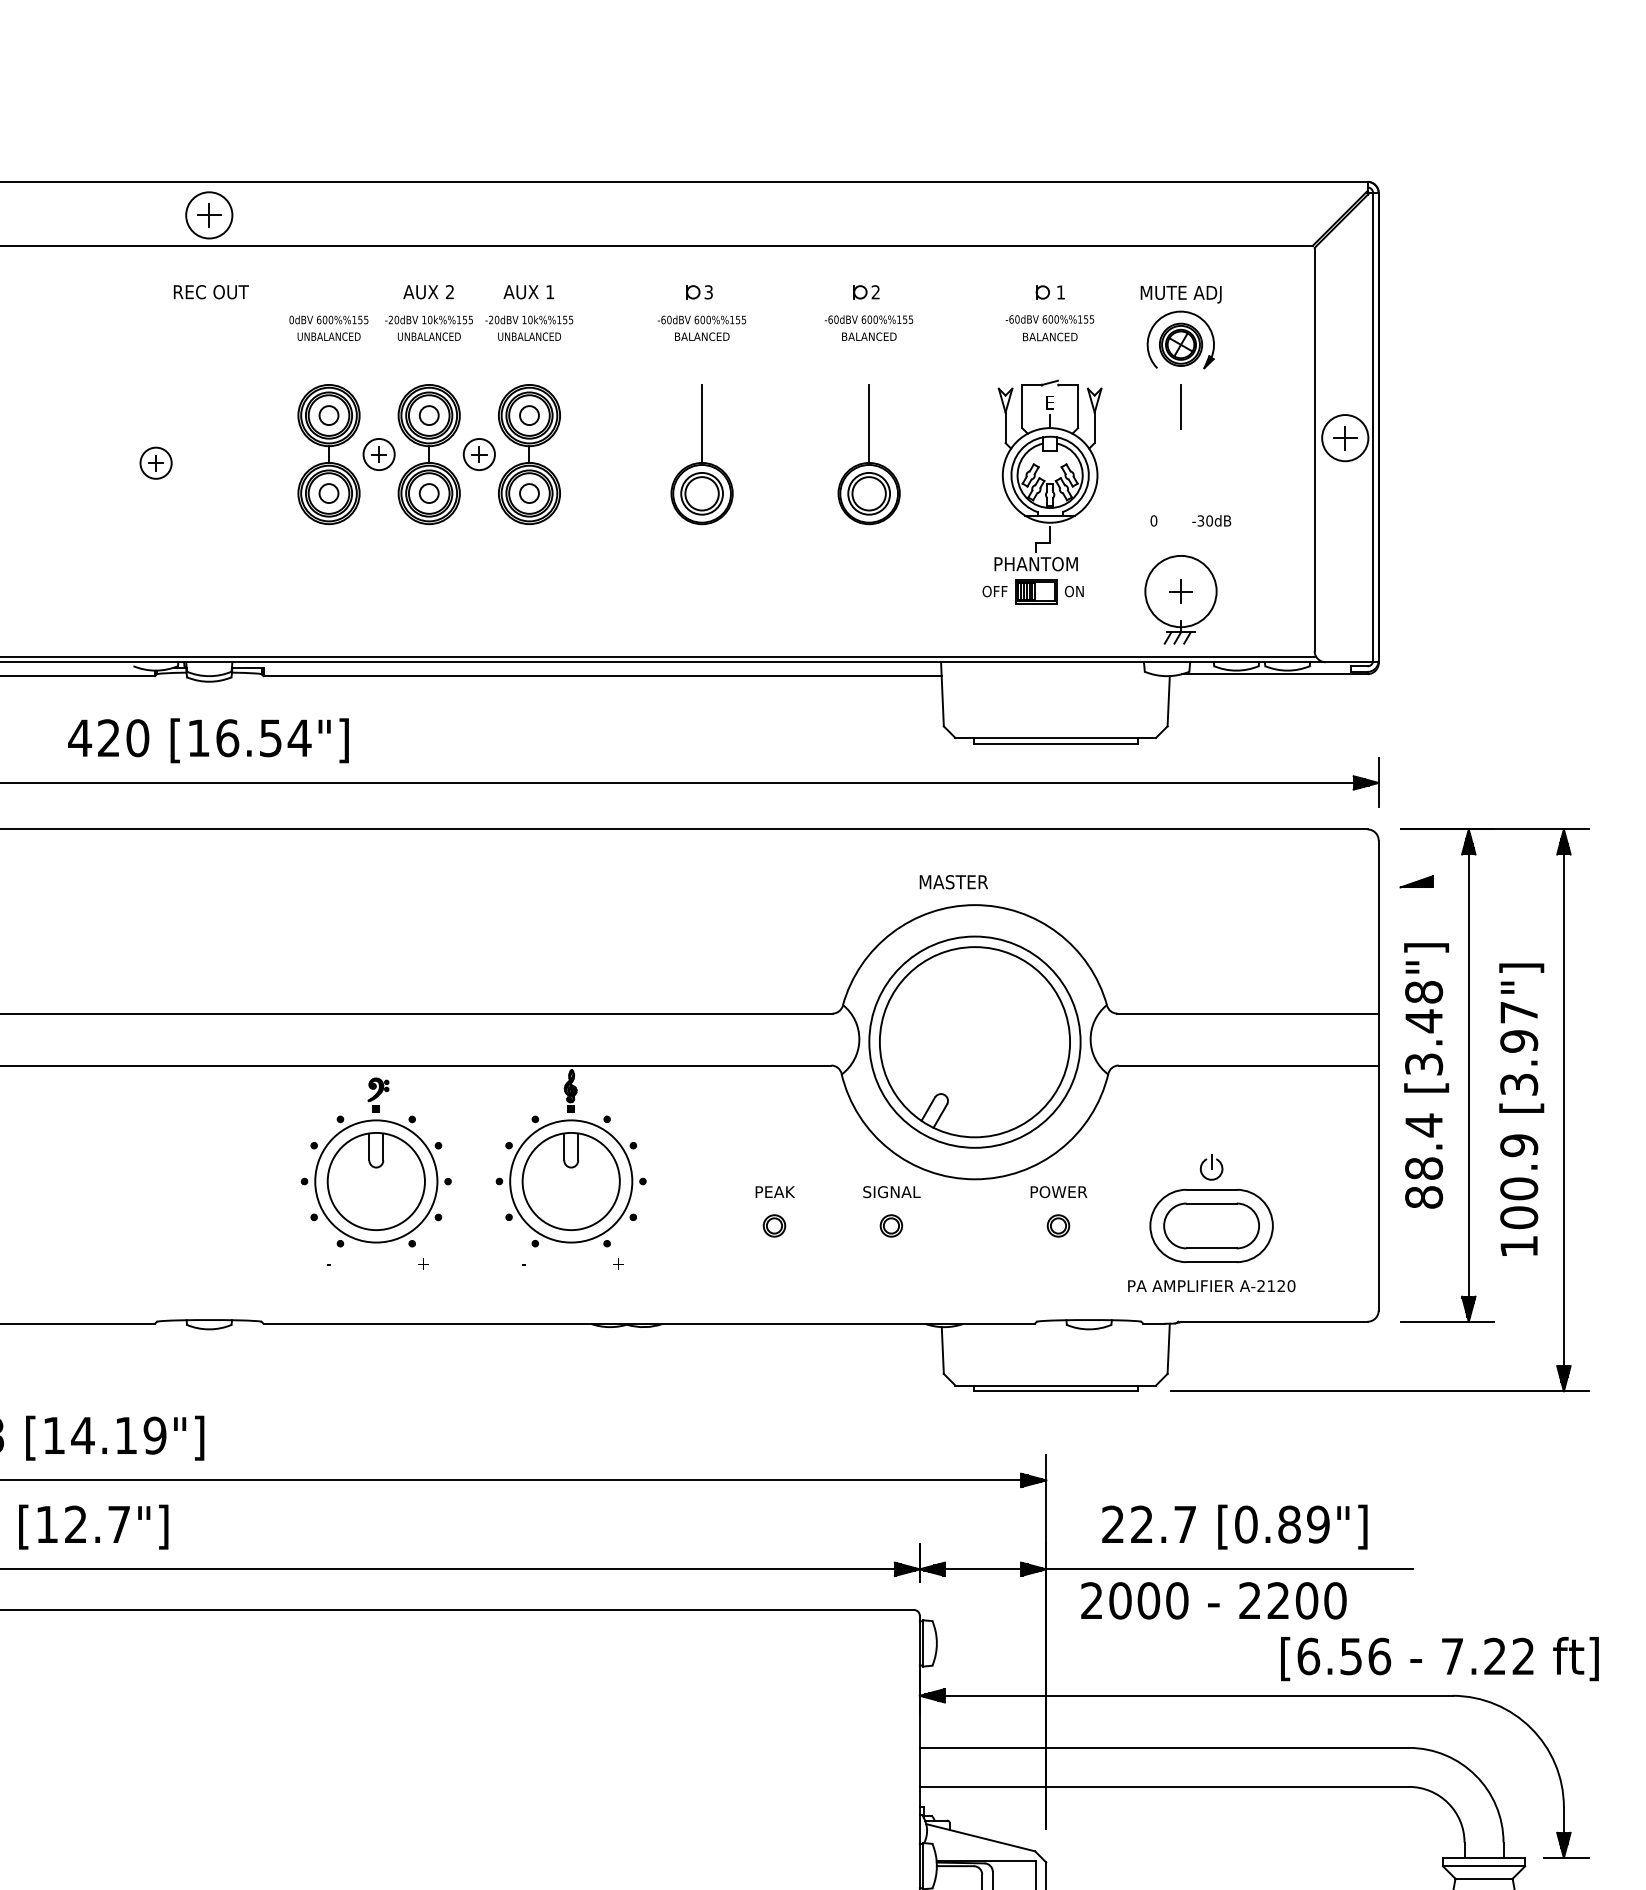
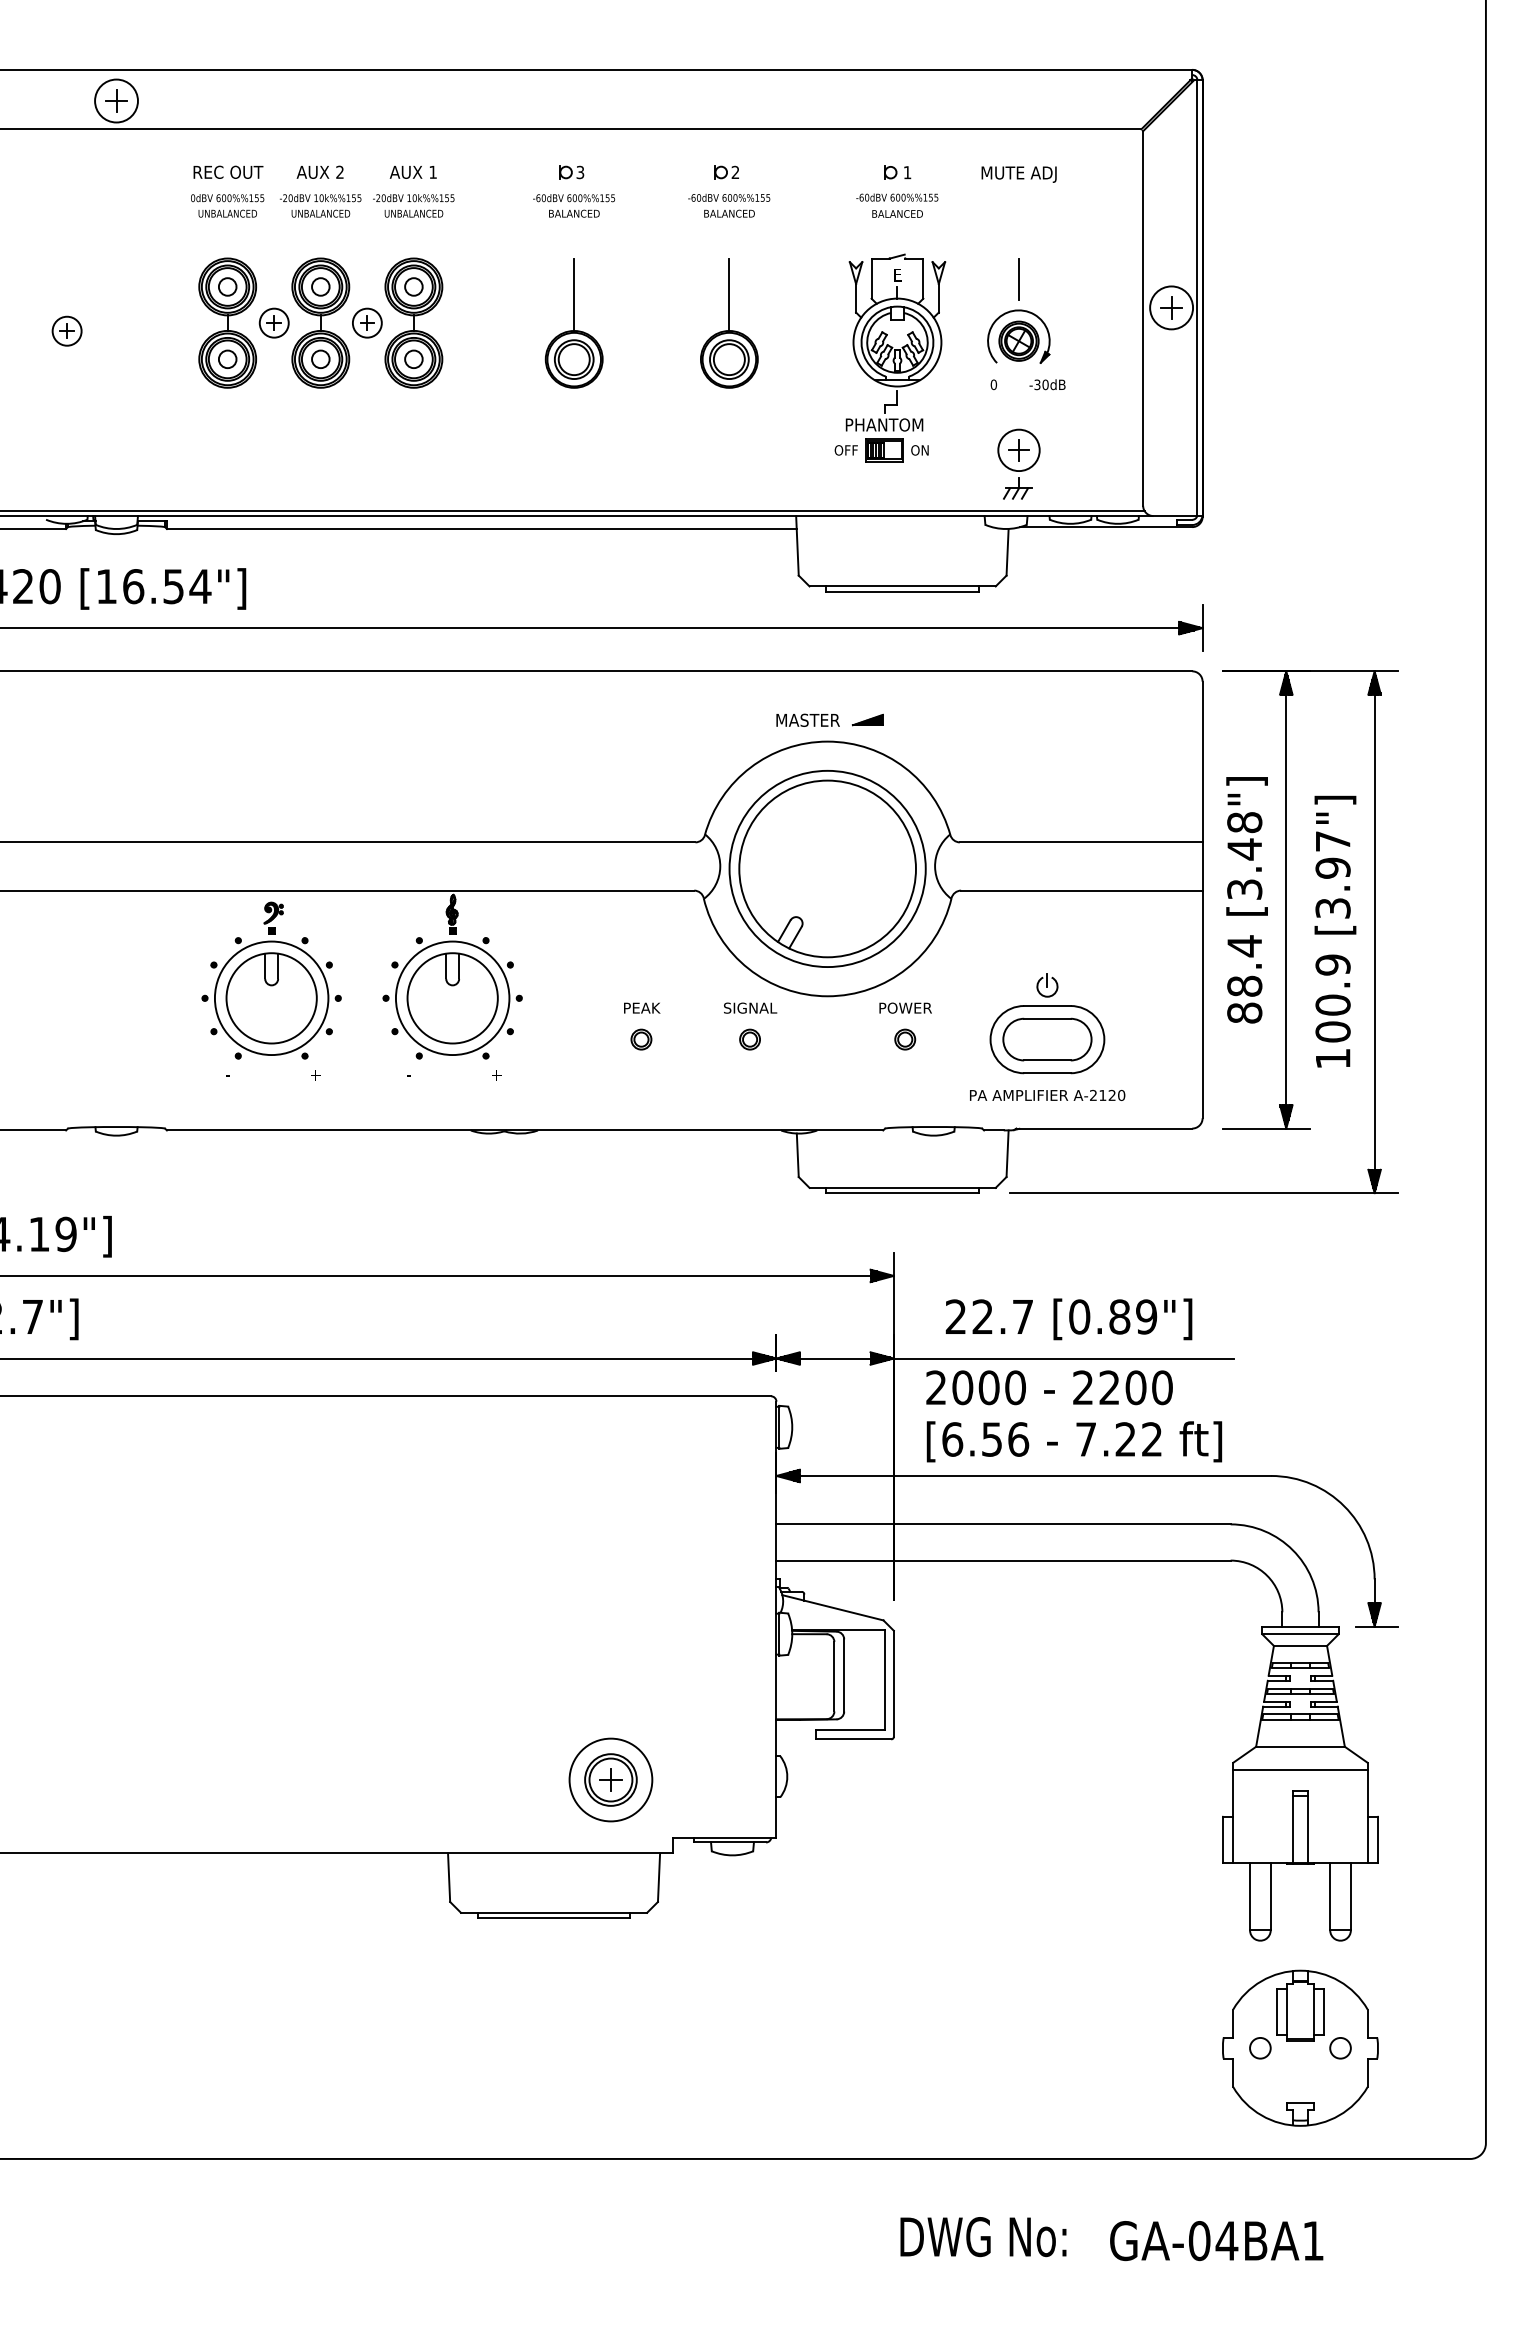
text: (211, 291) -> (228, 171), moved
part: (1180, 339) -> (1018, 336), moved
circle: (1180, 591) -> (1018, 450), size x0.62
part: (1416, 881) -> (867, 719), moved
text: (1439, 1658) -> (1074, 1441), moved

